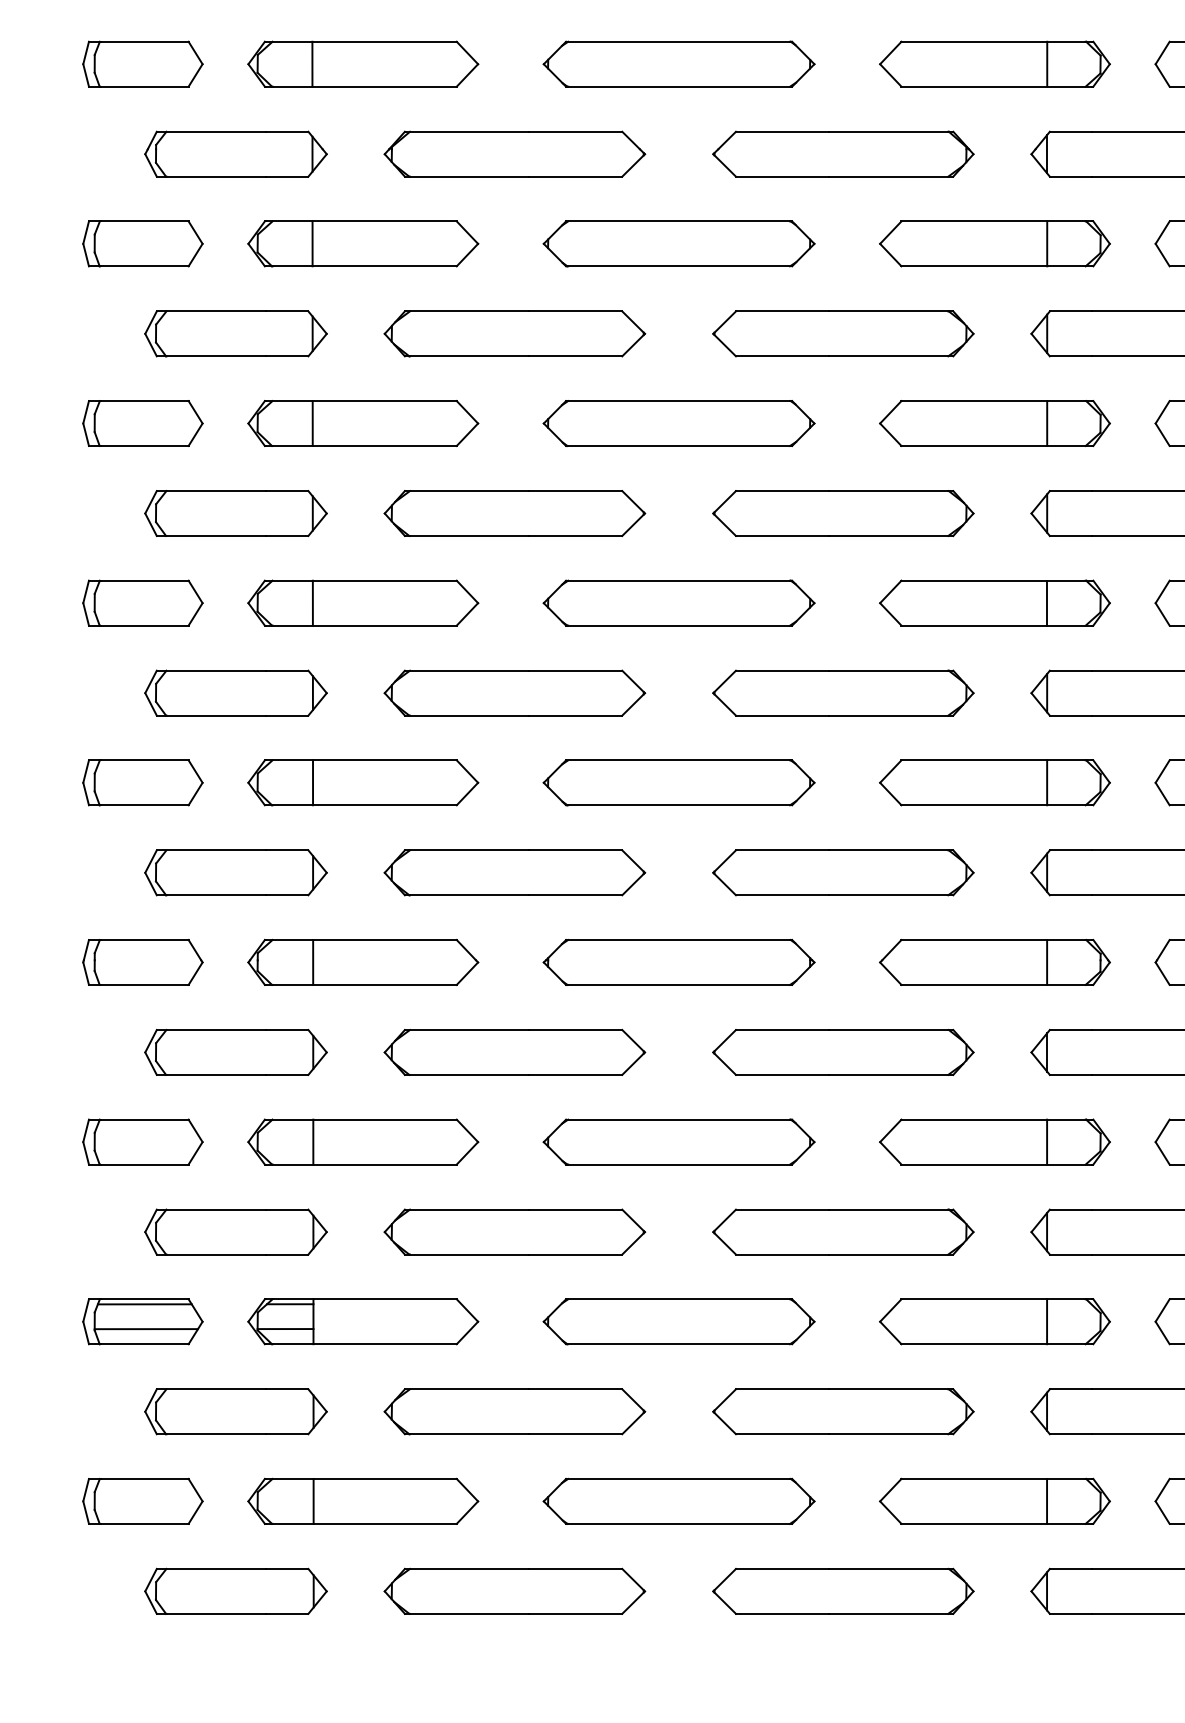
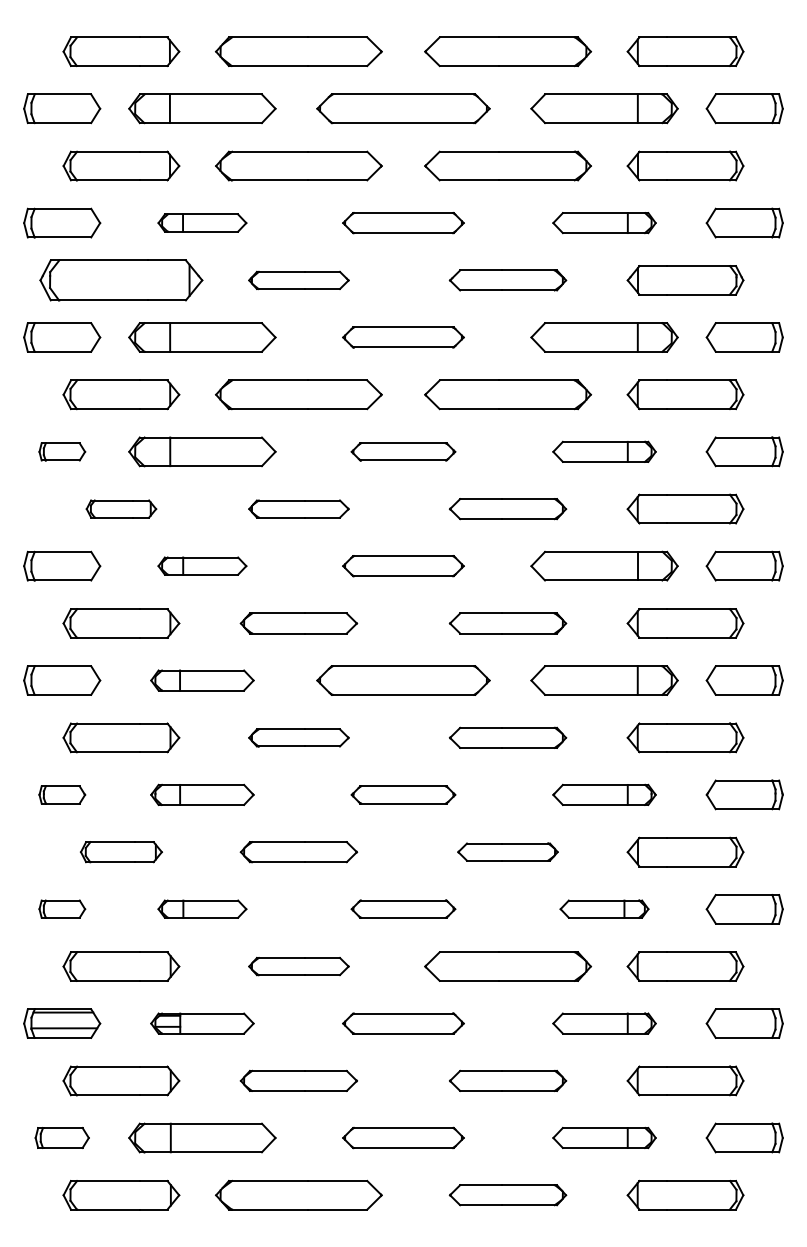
part: (363, 63) -> (202, 222), size x0.6
part: (679, 63) -> (403, 222), size x0.7
part: (994, 63) -> (604, 222), size x0.7
part: (236, 154) -> (121, 280), size x1.4
part: (514, 154) -> (298, 280), size x0.6
part: (842, 154) -> (507, 280), size x0.7
part: (679, 243) -> (403, 337), size x0.7
part: (143, 422) -> (62, 451), size x0.6
part: (679, 422) -> (403, 451), size x0.6
part: (994, 422) -> (604, 451), size x0.7
part: (236, 512) -> (121, 508), size x0.6
part: (514, 512) -> (298, 508), size x0.6
part: (842, 512) -> (507, 508), size x0.7
part: (363, 602) -> (202, 565), size x0.6
part: (679, 602) -> (403, 565), size x0.7
part: (514, 693) -> (298, 623), size x0.7
part: (842, 693) -> (507, 623), size x0.7
part: (363, 782) -> (202, 680), size x0.7
part: (514, 872) -> (298, 737), size x0.6
part: (842, 872) -> (507, 737), size x0.7
part: (143, 961) -> (62, 794), size x0.6
part: (363, 961) -> (202, 794), size x0.7
part: (679, 961) -> (403, 794), size x0.6
part: (994, 961) -> (604, 794), size x0.7
part: (236, 1051) -> (121, 851), size x0.7
part: (514, 1051) -> (298, 851), size x0.7
part: (842, 1051) -> (507, 851), size x0.6
part: (143, 1140) -> (62, 908), size x0.6
part: (363, 1140) -> (202, 908), size x0.6
part: (679, 1140) -> (403, 908), size x0.6
part: (994, 1140) -> (604, 908), size x0.6
part: (514, 1231) -> (298, 966), size x0.6
part: (363, 1321) -> (202, 1023), size x0.7
part: (679, 1321) -> (403, 1023), size x0.7
part: (994, 1321) -> (604, 1023), size x0.7
part: (514, 1411) -> (298, 1080), size x0.7
part: (842, 1411) -> (507, 1080), size x0.7
part: (143, 1500) -> (62, 1137), size x0.7
part: (679, 1500) -> (403, 1137), size x0.7
part: (994, 1500) -> (604, 1137), size x0.7
part: (842, 1590) -> (507, 1194), size x0.7

